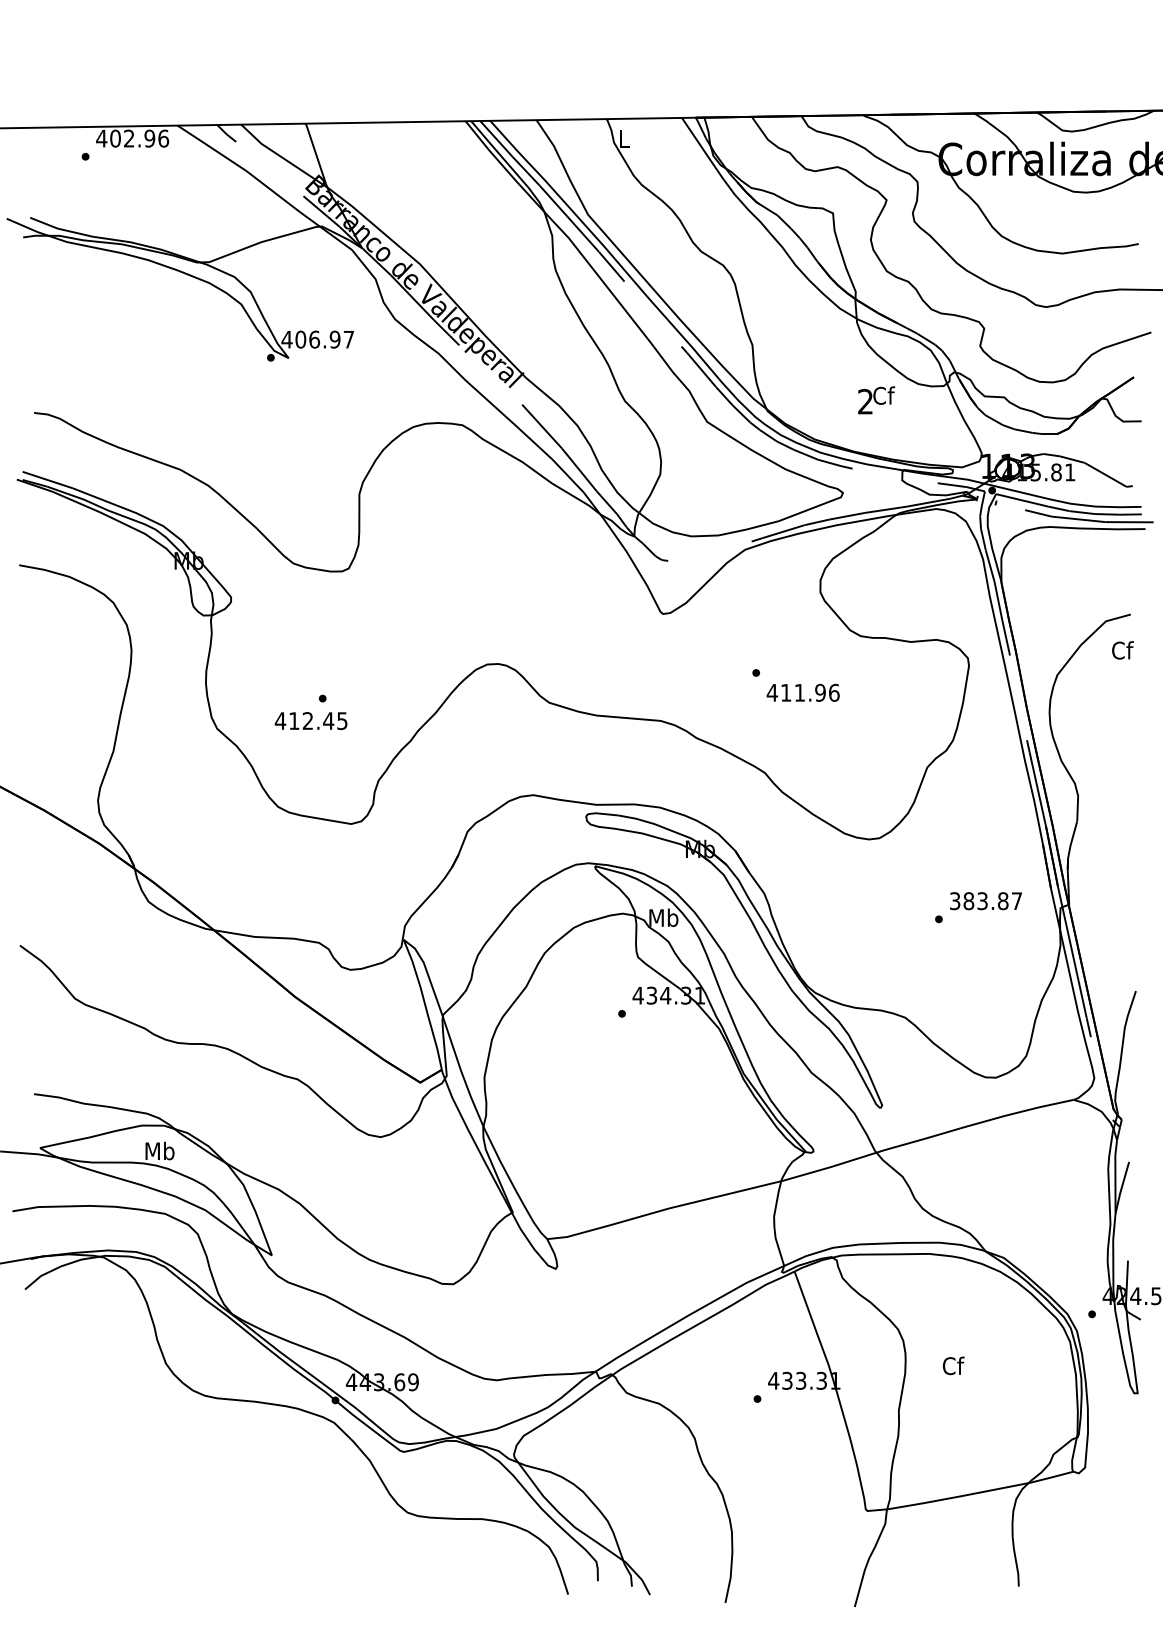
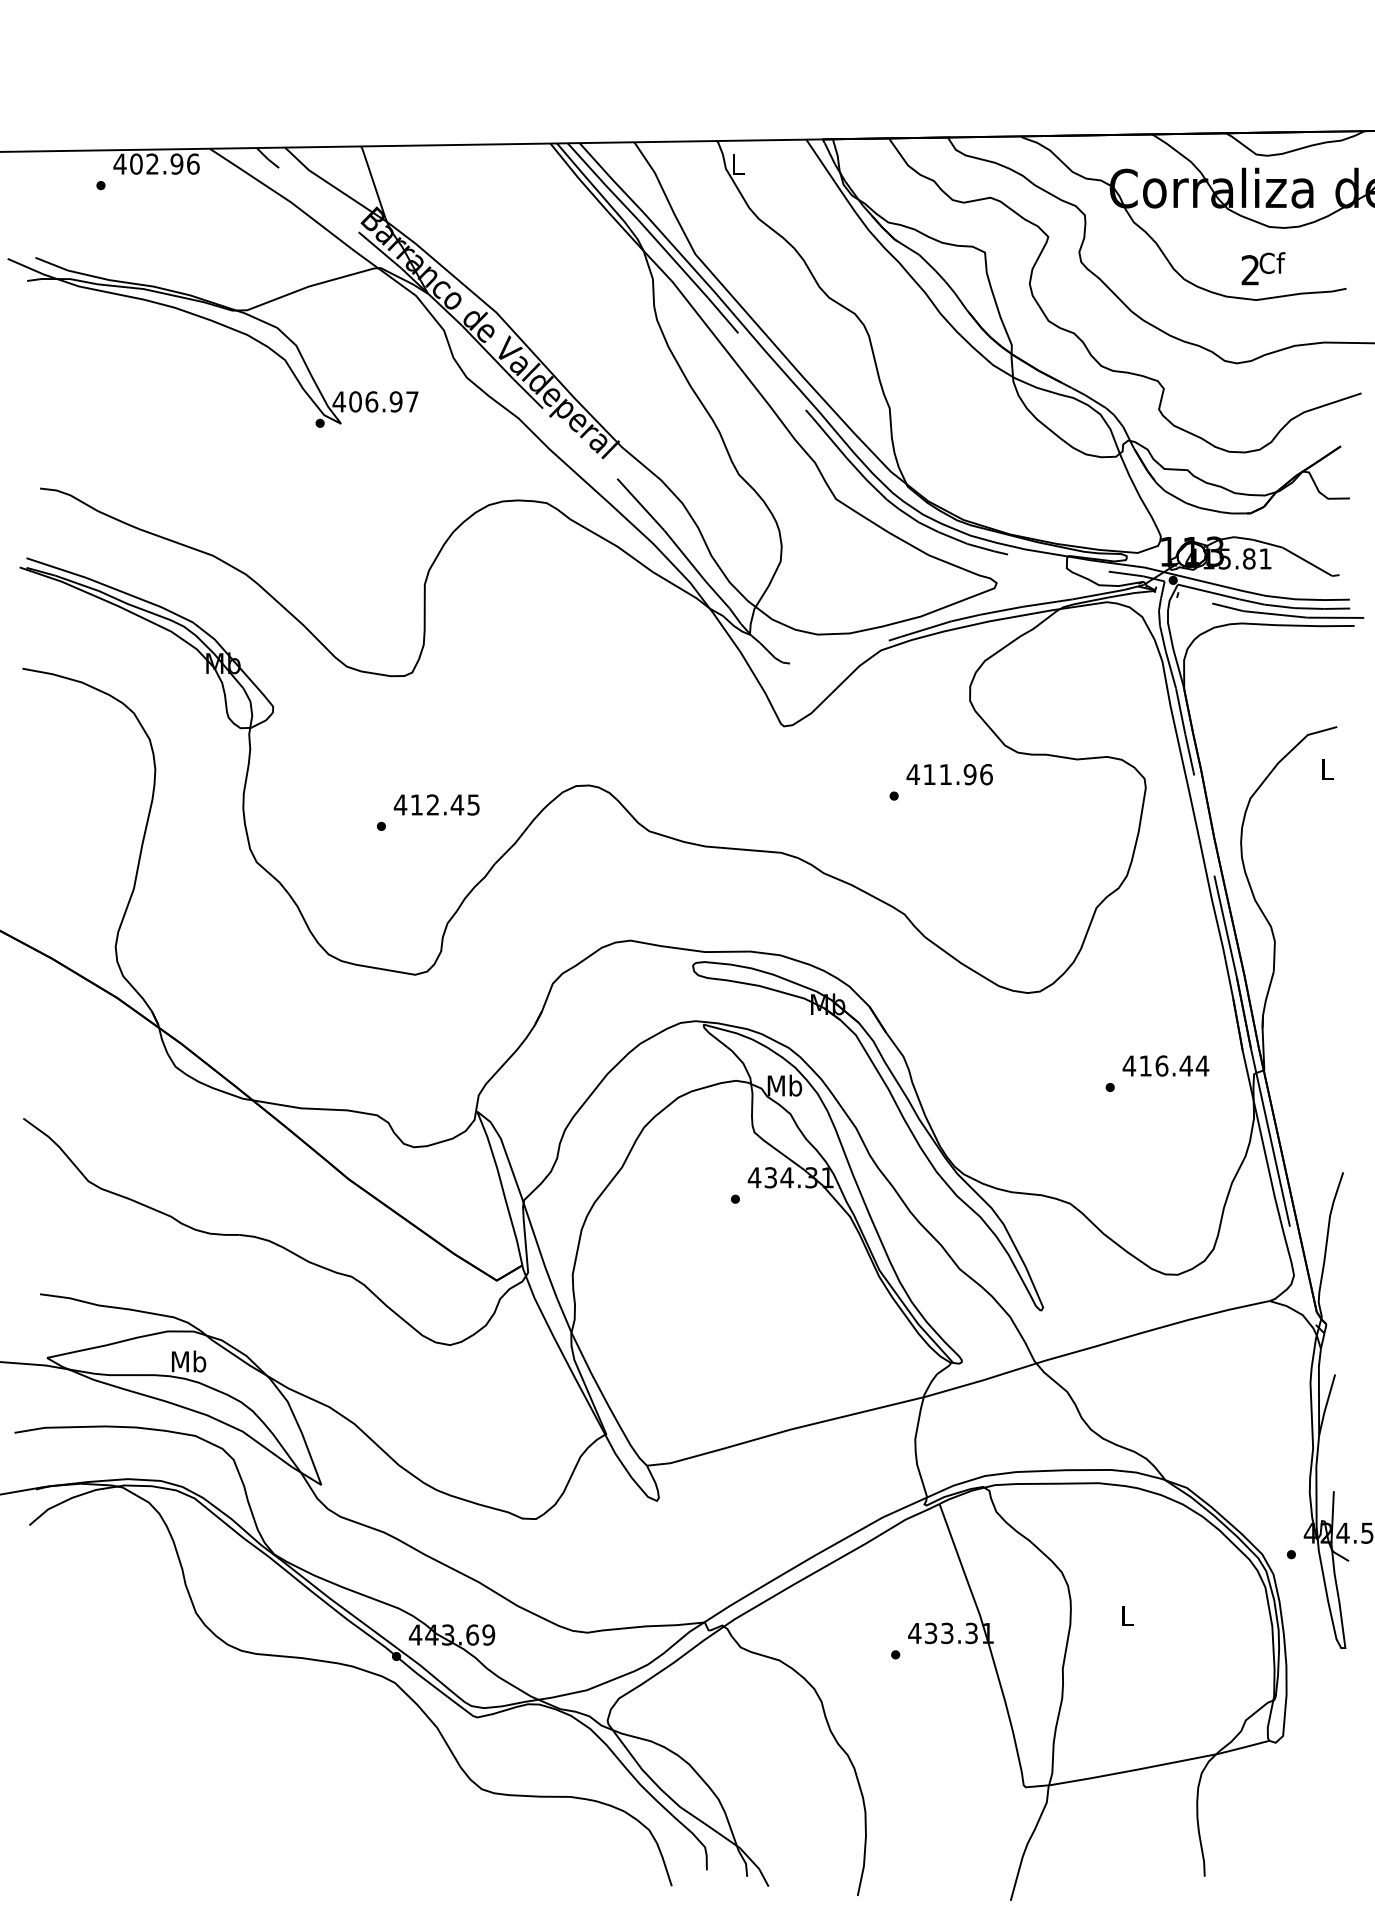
text: (876, 400) -> (1263, 268), moved
text: (1122, 650) -> (1327, 769), Cf -> L
text: (803, 692) -> (949, 774), moved
text: (310, 720) -> (436, 804), moved
text: (985, 900) -> (1165, 1065), 383.87 -> 416.44
text: (953, 1365) -> (1127, 1615), Cf -> L

